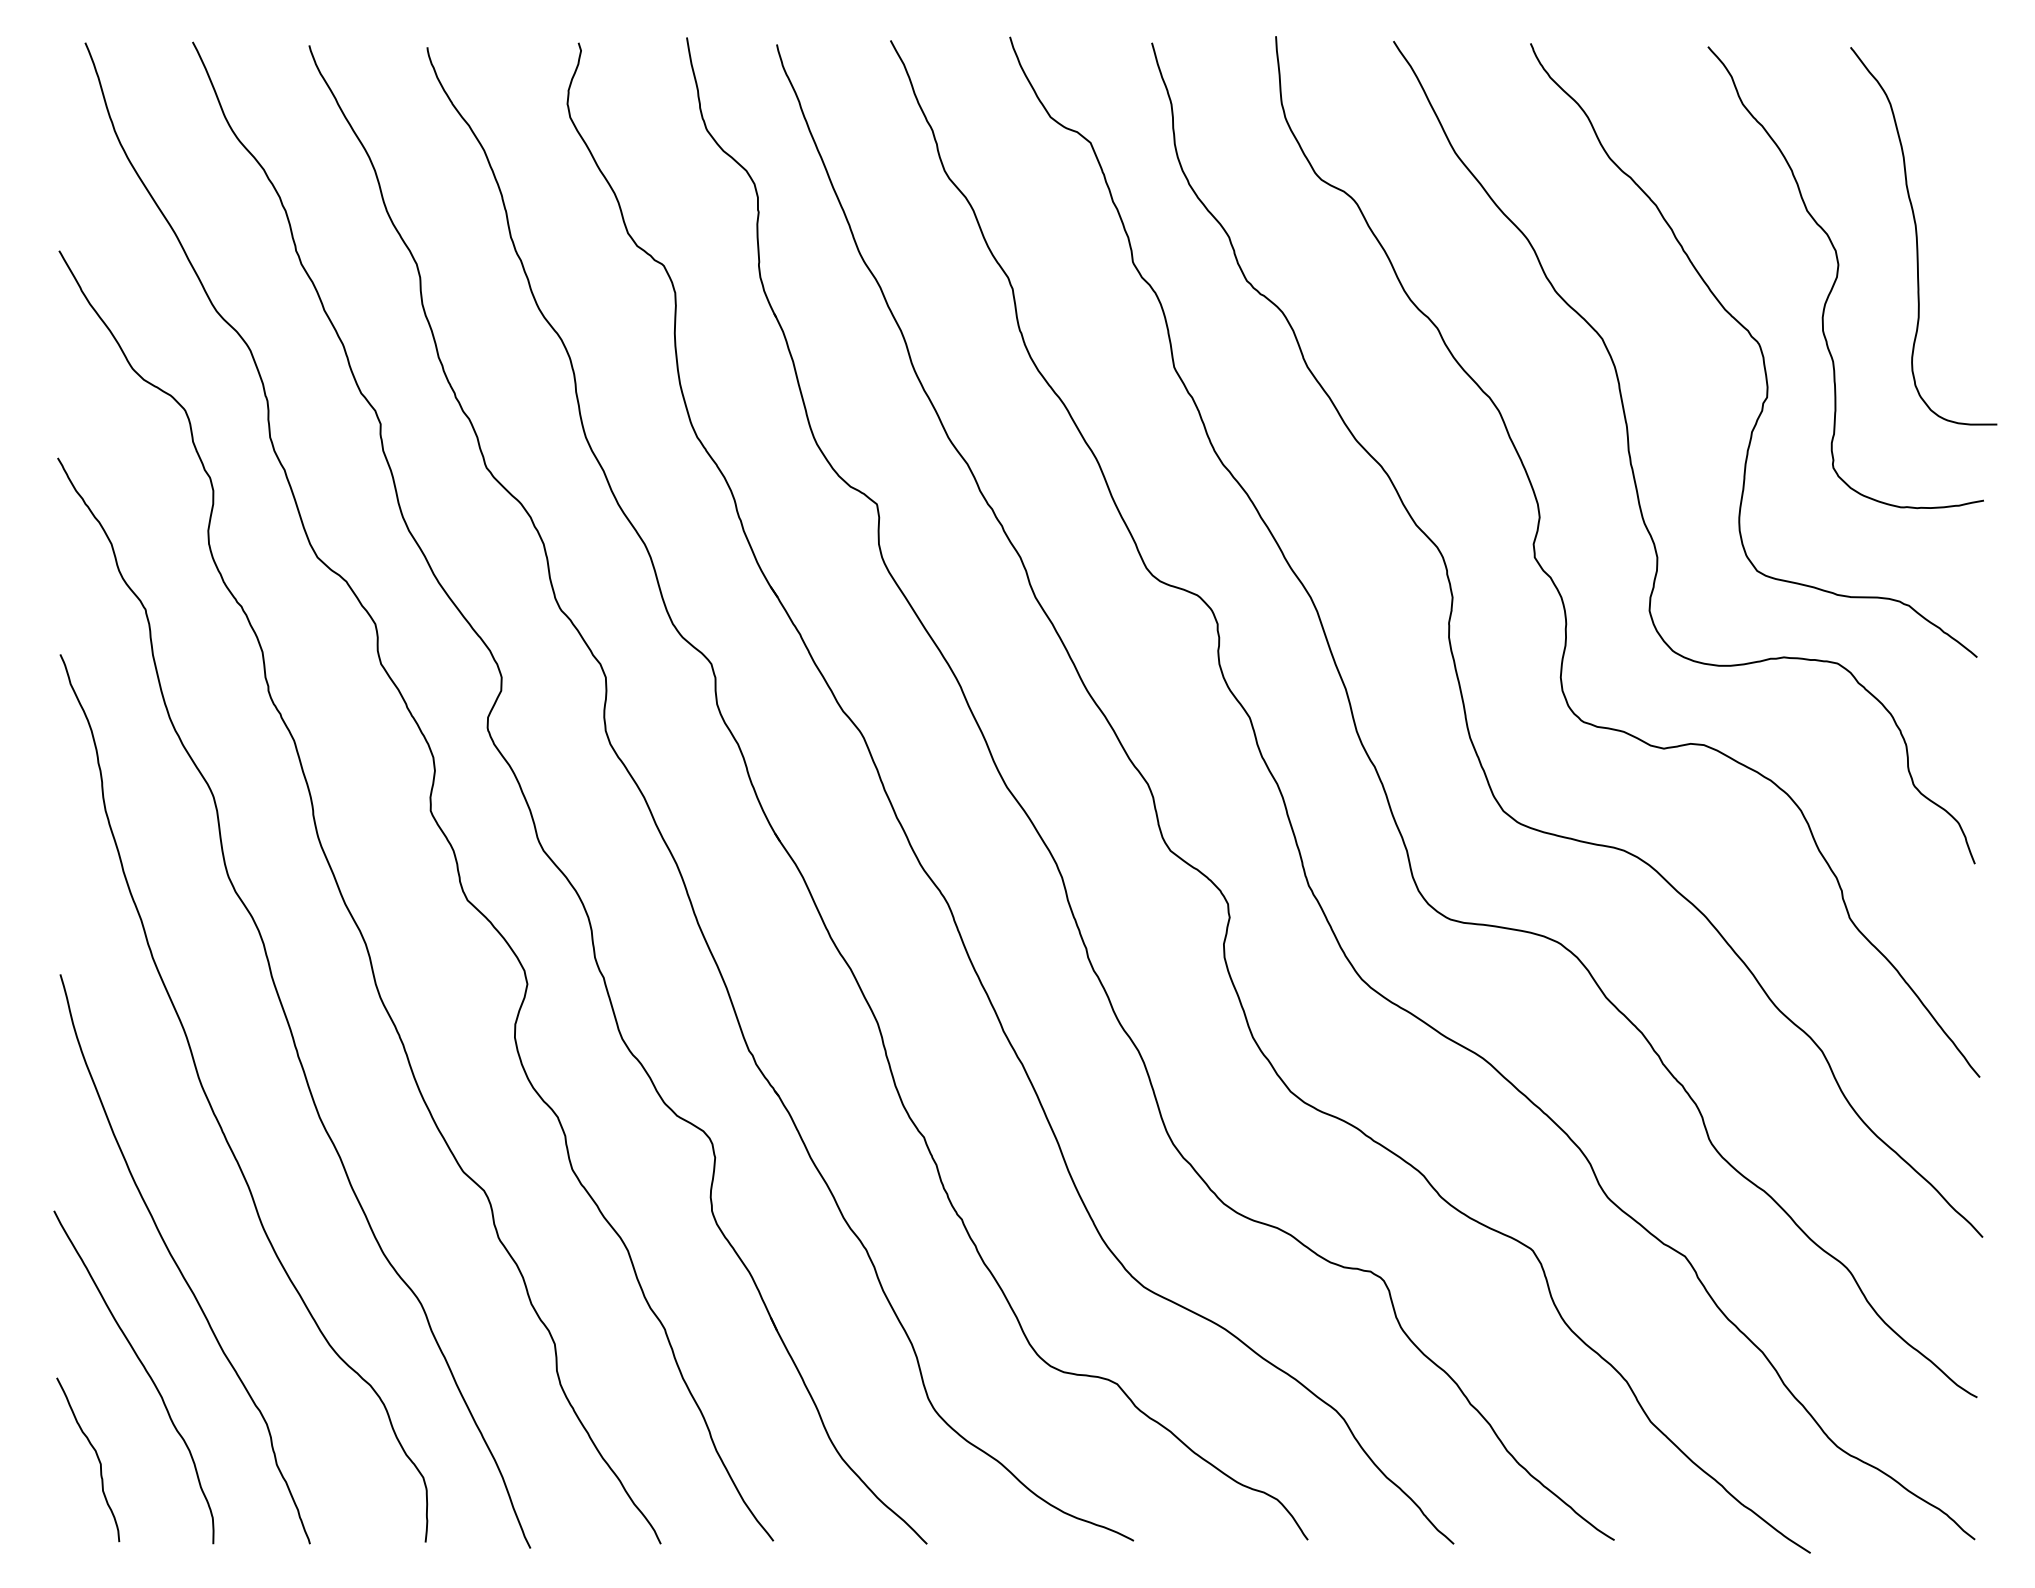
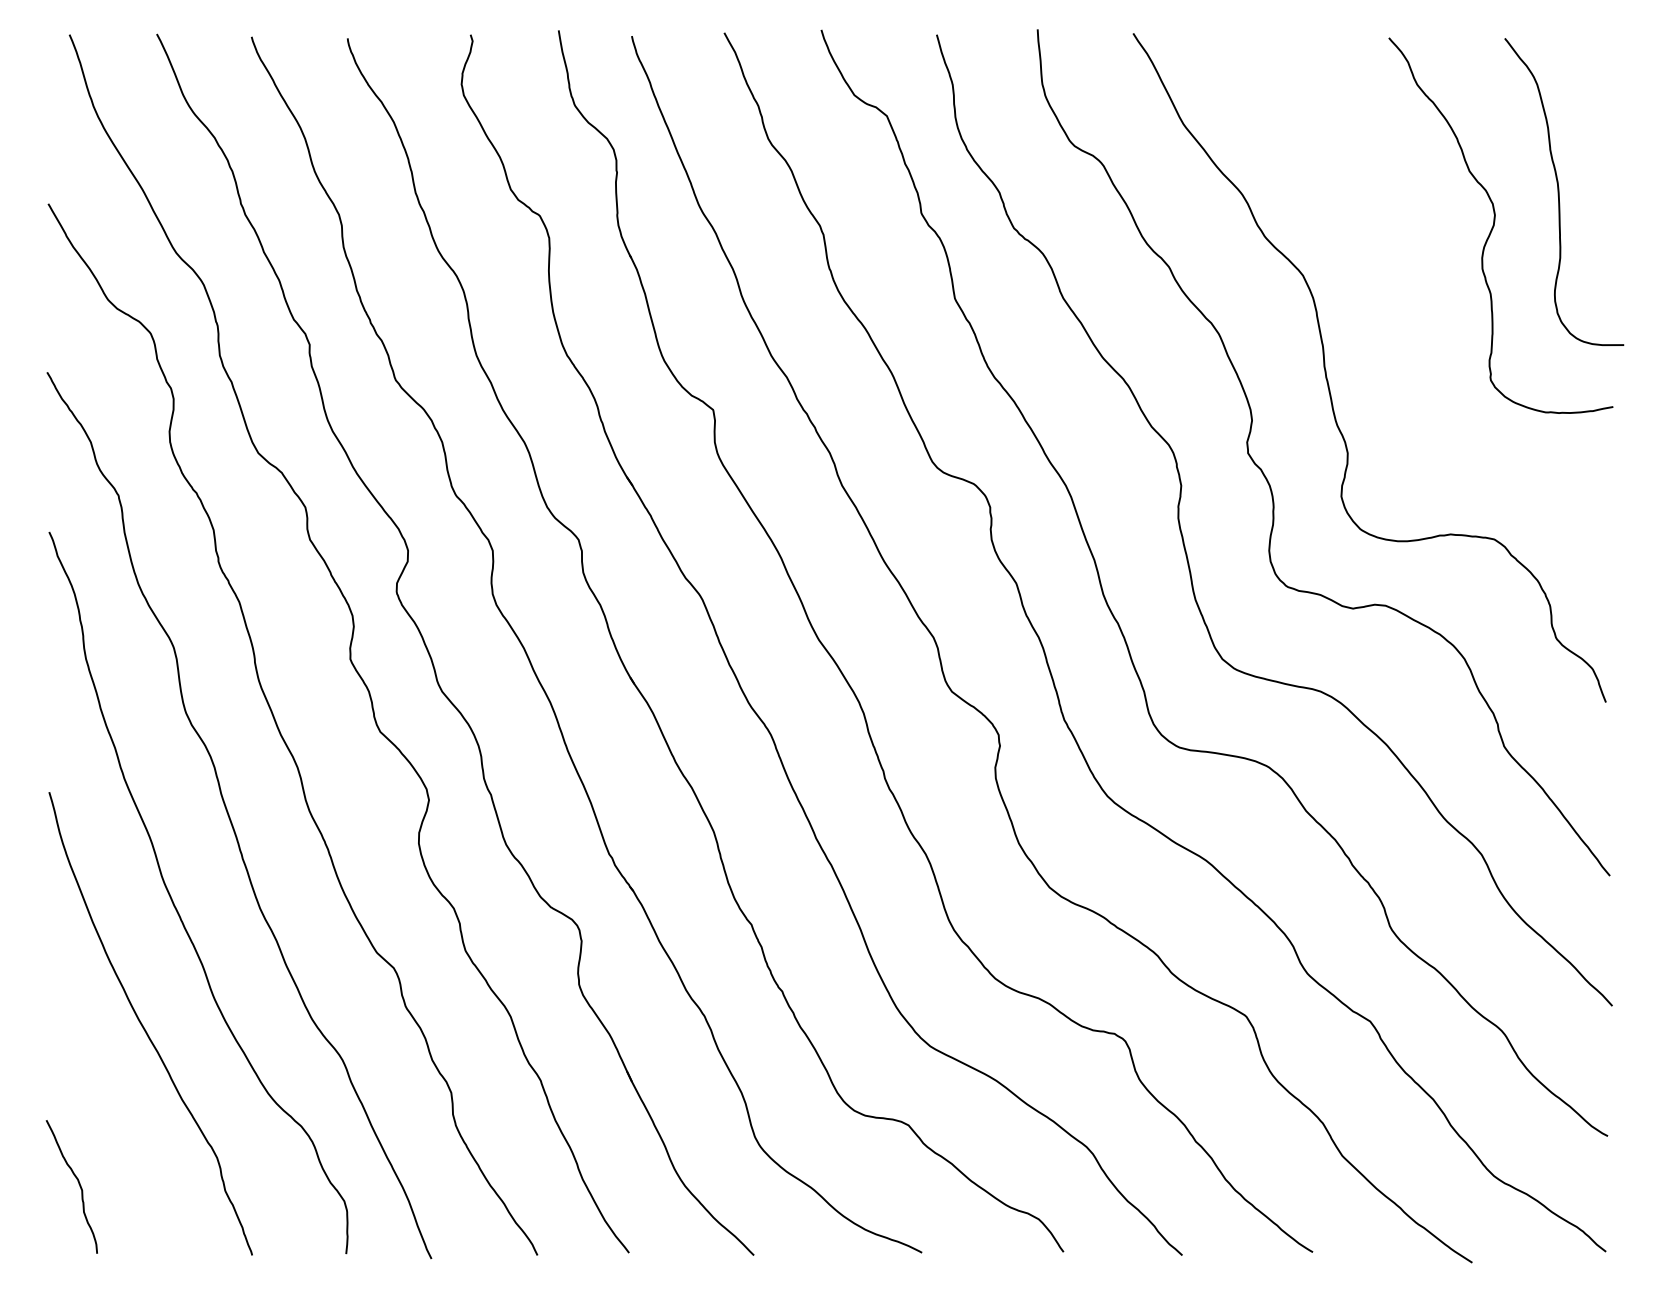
curve: (1759, 348) -> (1430, 283), removed
curve: (145, 1372) -> (118, 1115), removed

